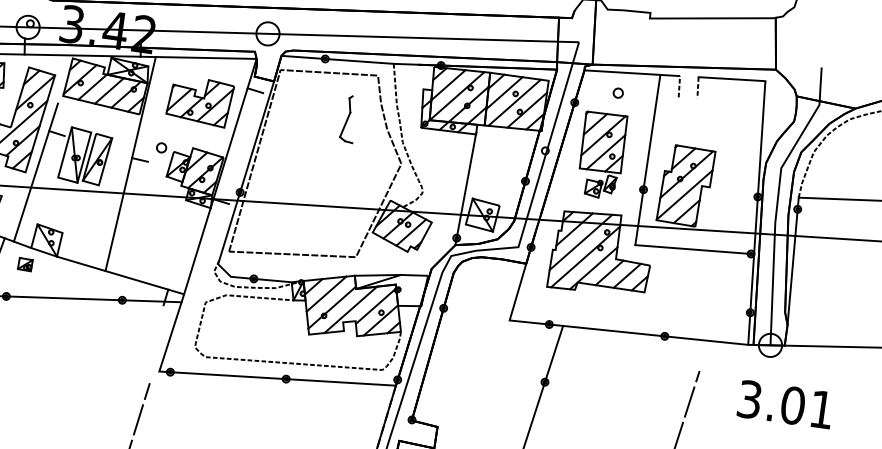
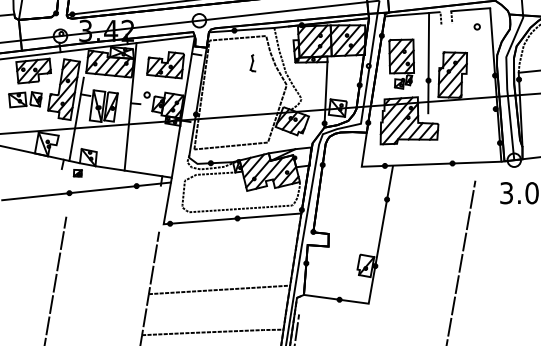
part: (617, 92) -> (476, 26), moved
part: (348, 117) -> (252, 62), size x0.6
line: (694, 248) -> (462, 110), removed

